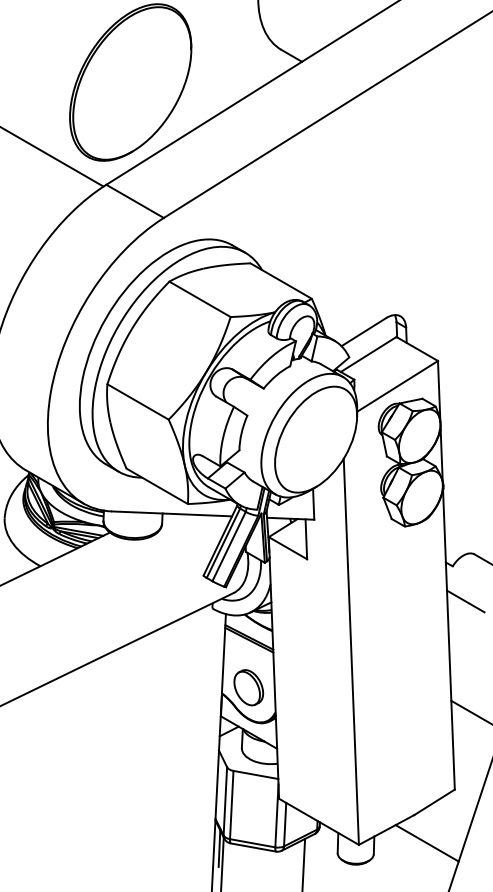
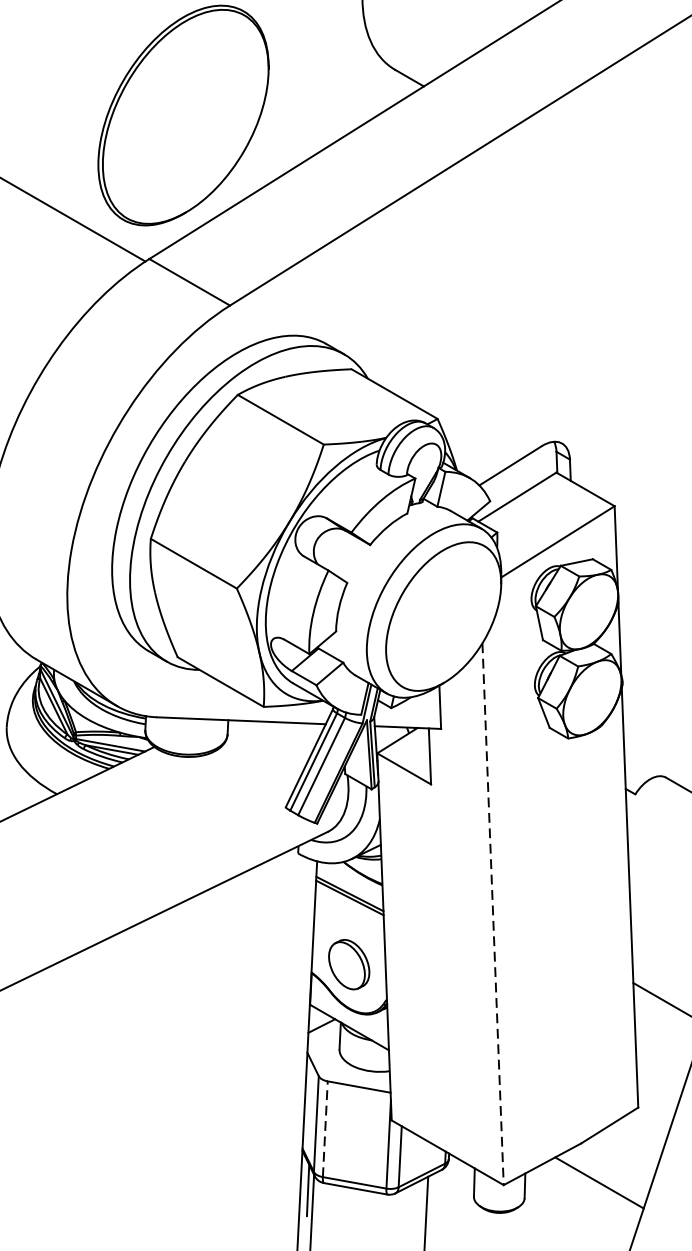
line: (465, 601) -> (653, 843), removed
line: (351, 652) -> (493, 915), solid -> dashed
line: (231, 804) -> (324, 1128), solid -> dashed

